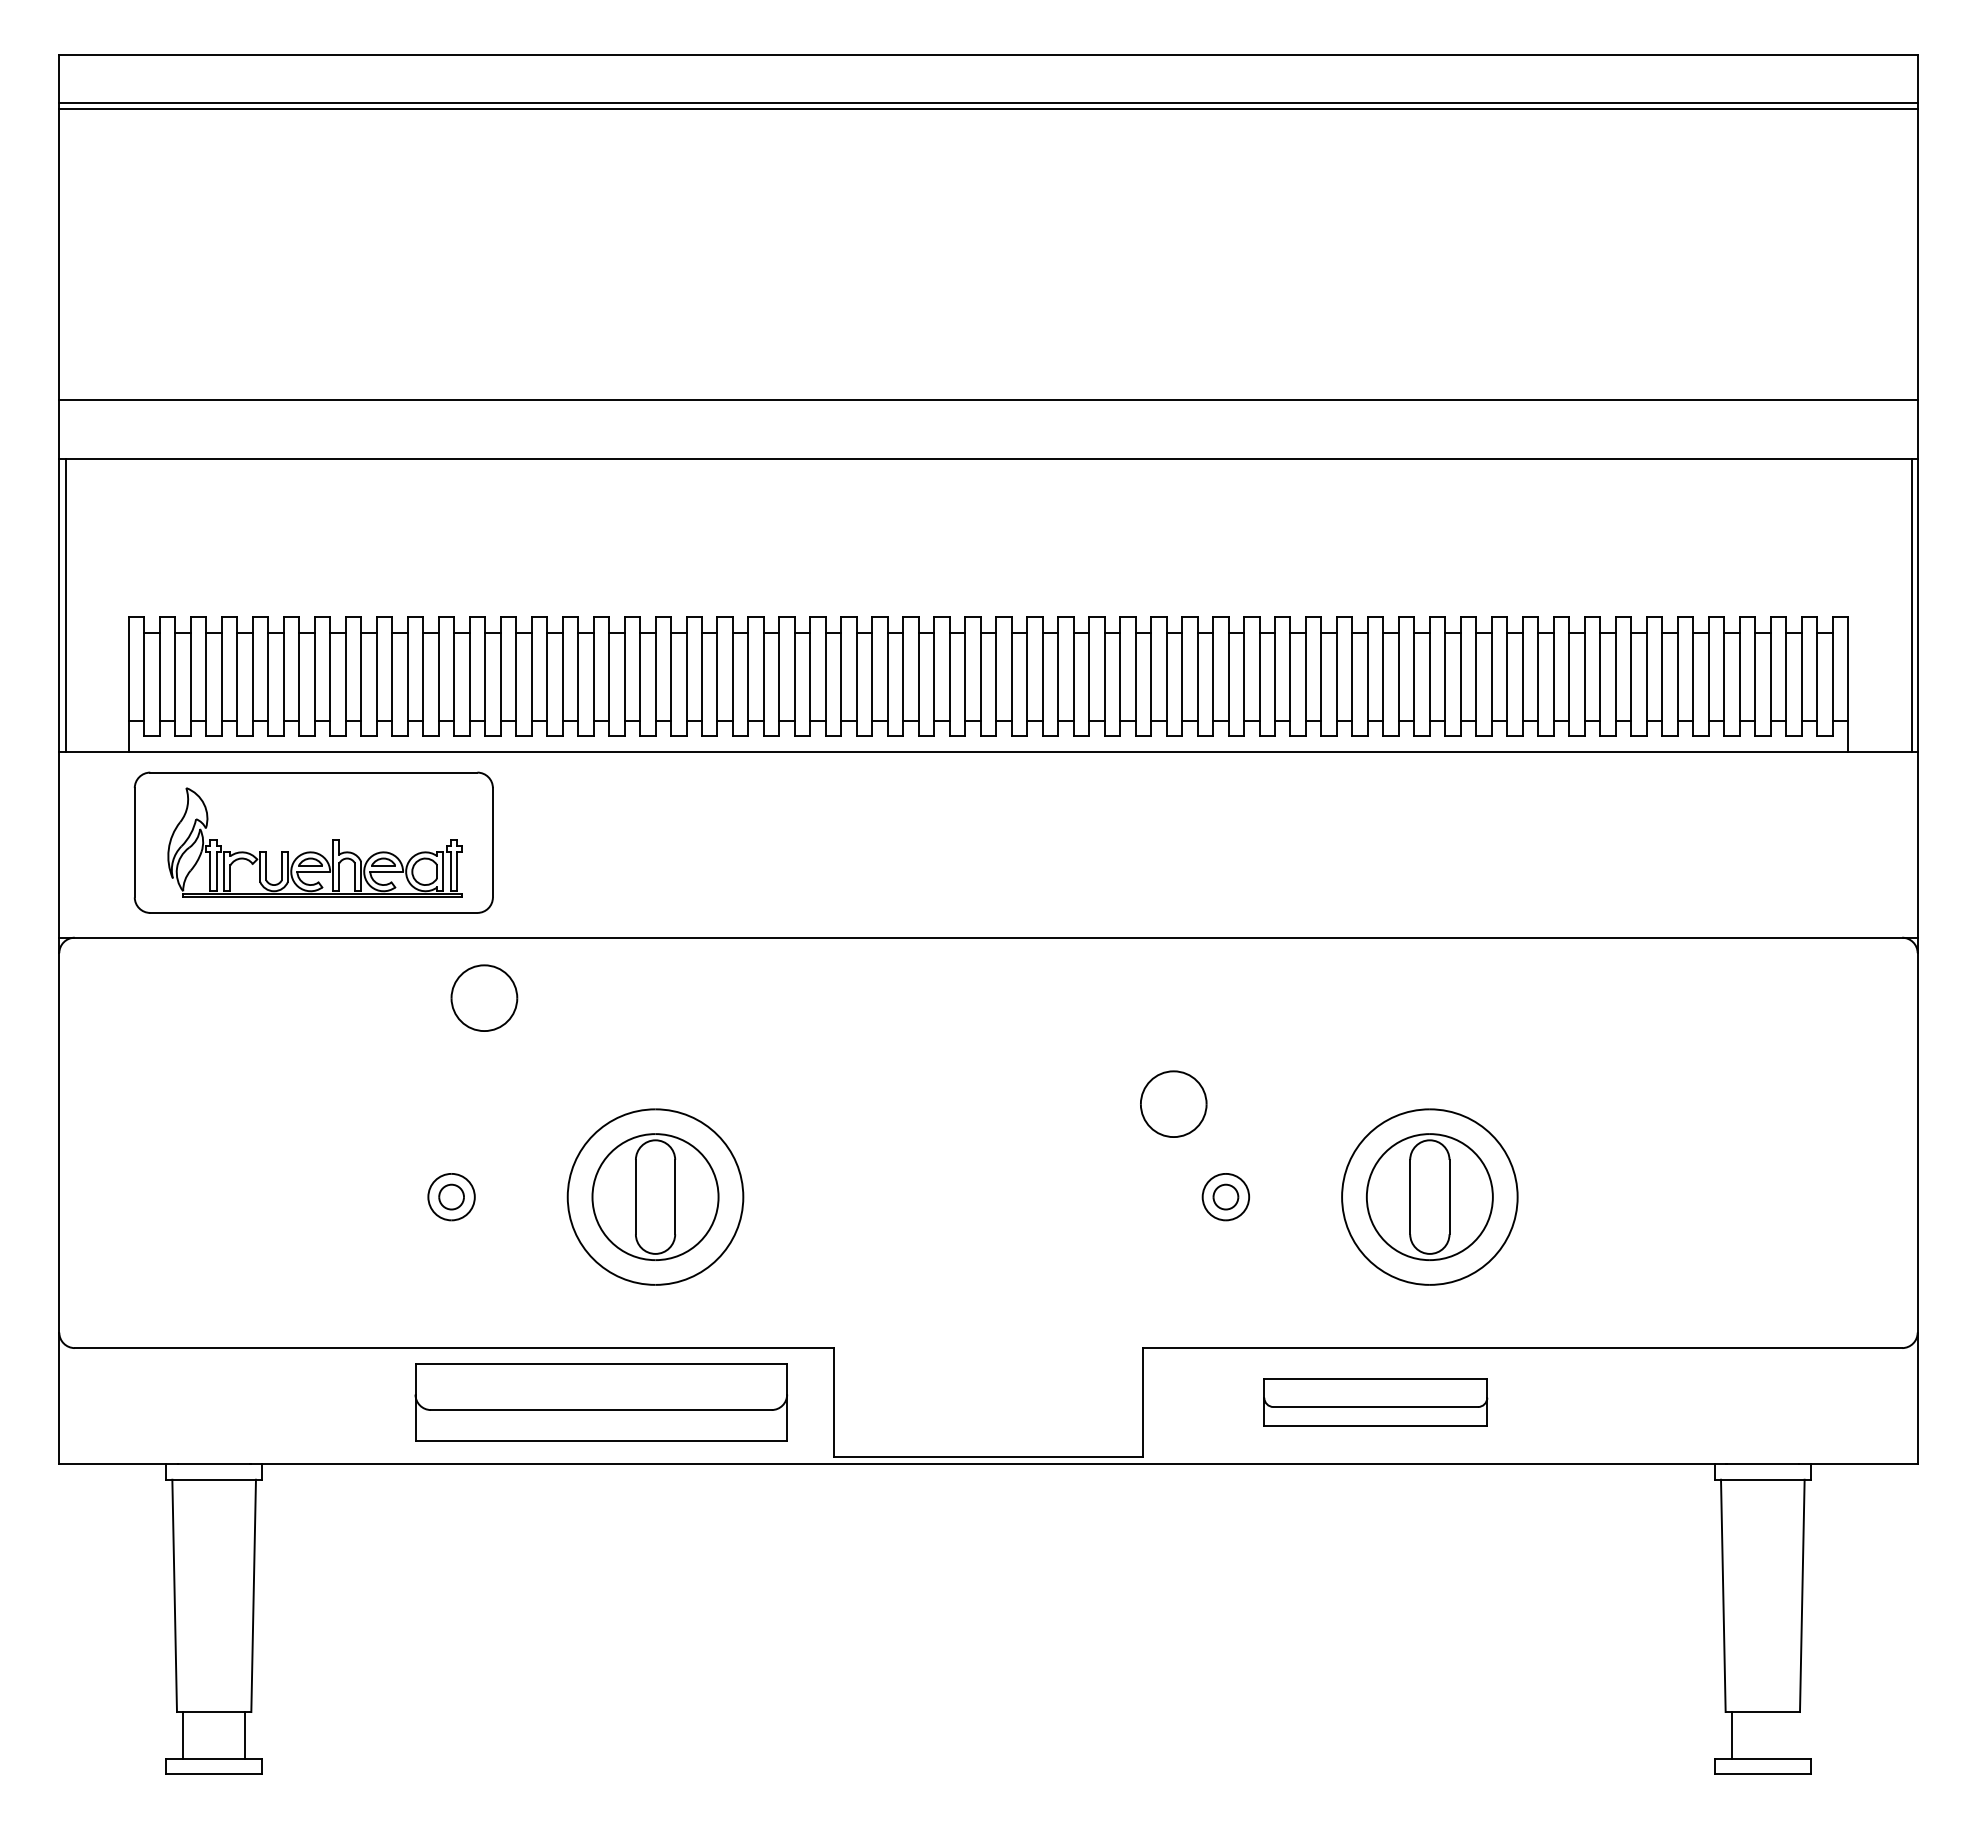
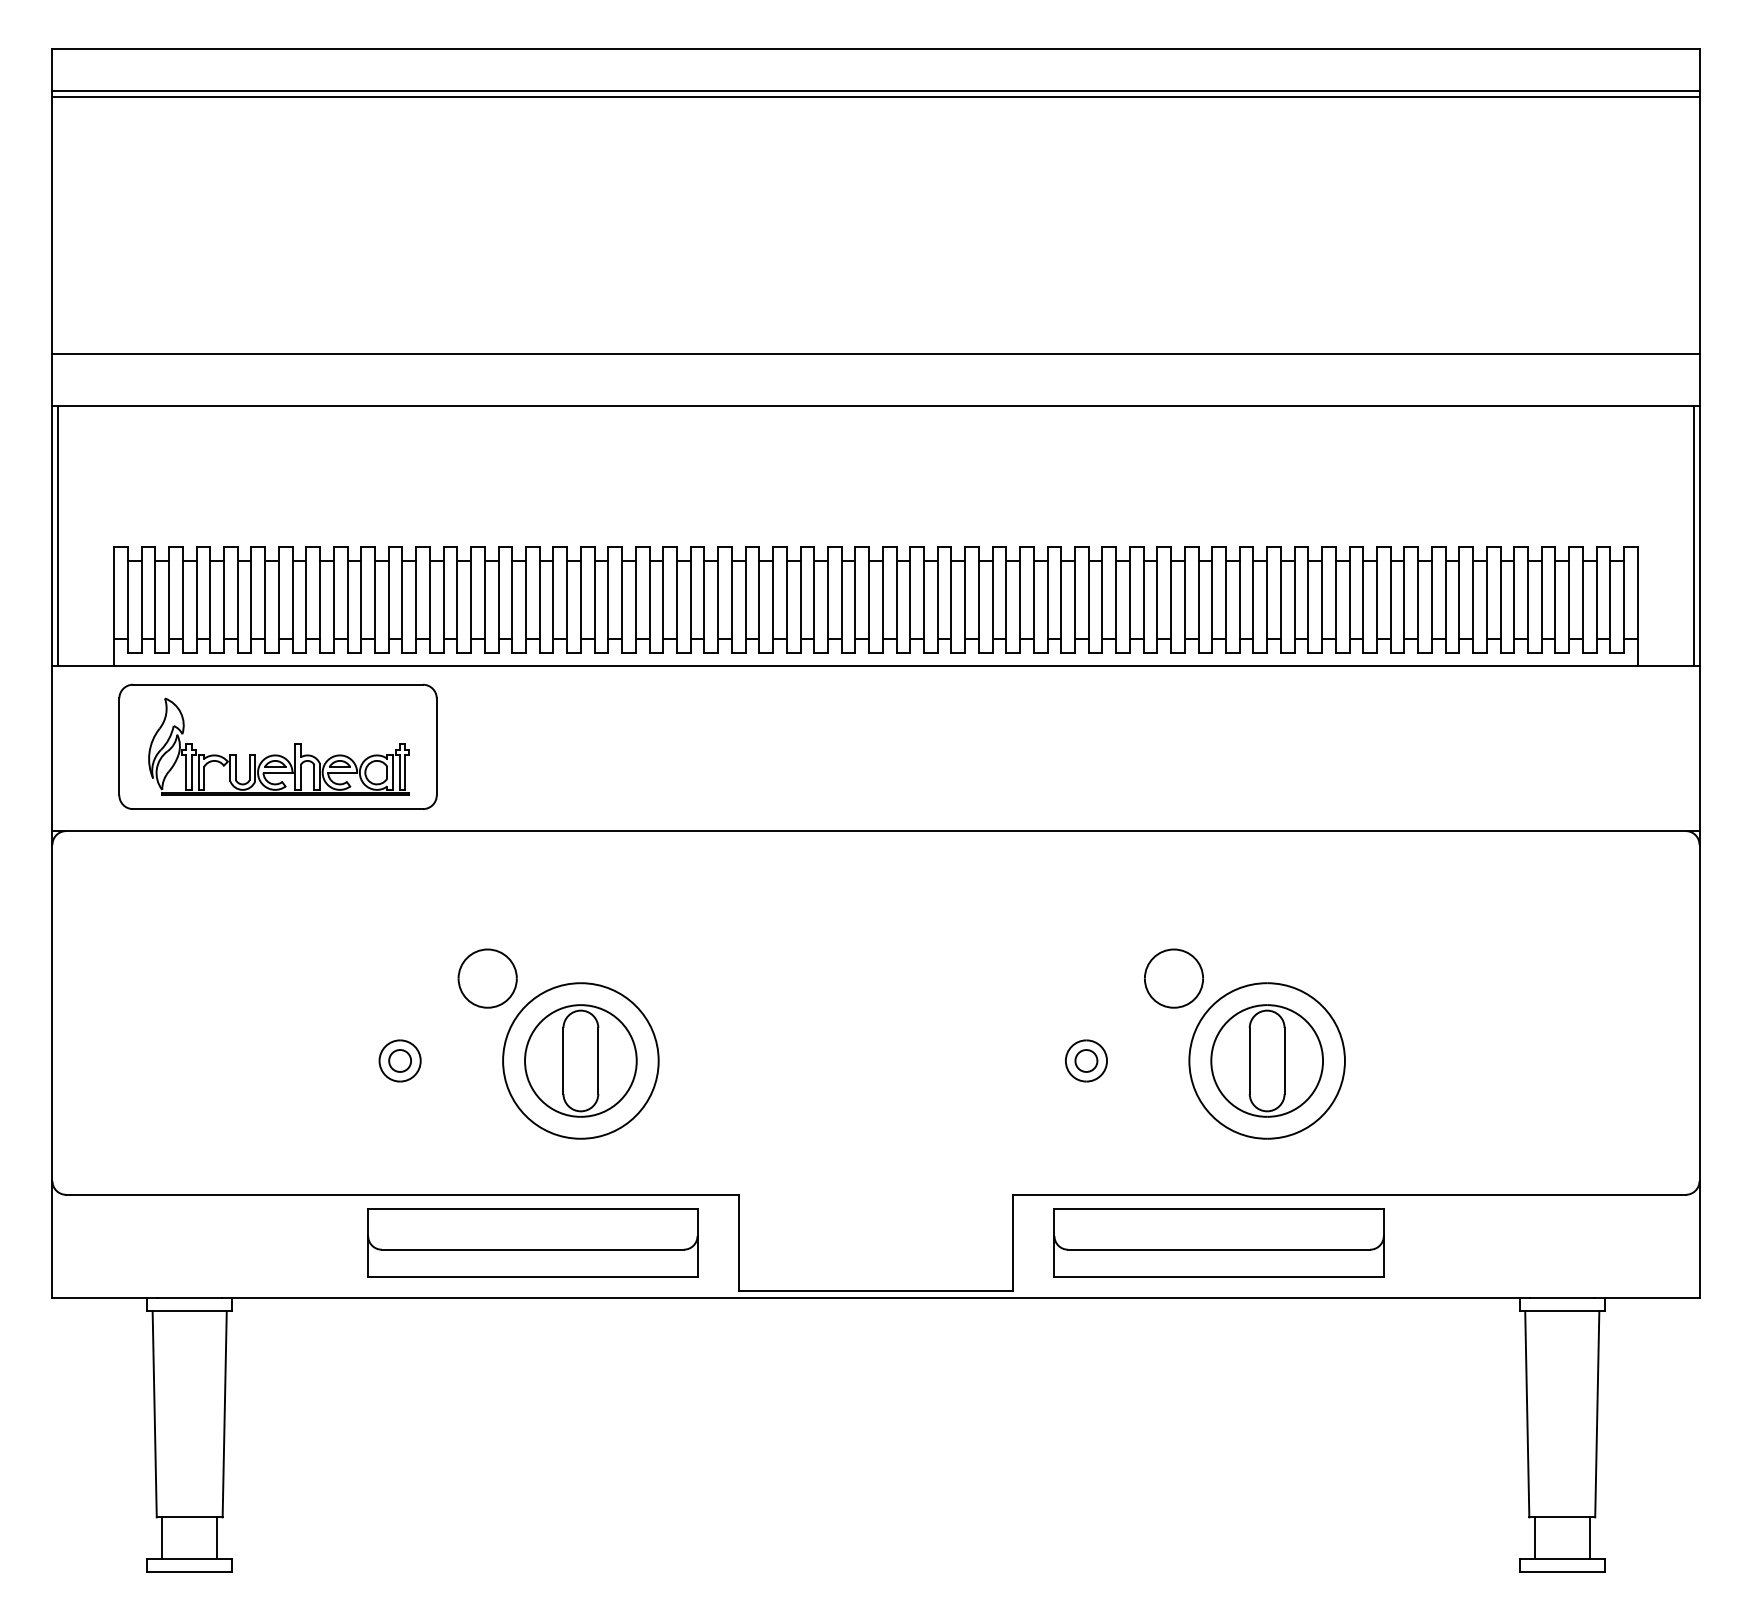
part: (484, 997) -> (487, 978), moved
part: (1173, 1103) -> (1173, 978), moved
part: (1375, 1402) -> (1218, 1243), size x1.67
line: (1793, 1735) -> (1589, 1538), added

